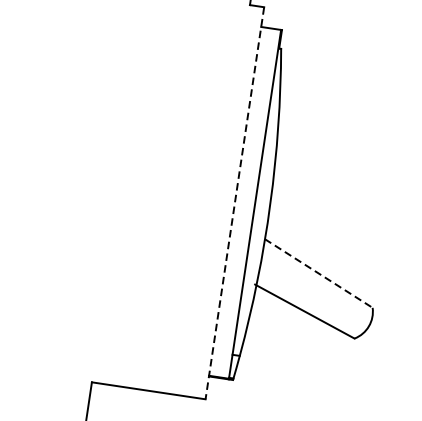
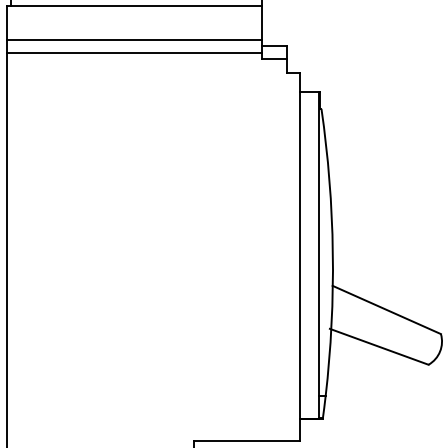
line: (235, 203) -> (300, 257), dashed -> solid
line: (319, 274) -> (387, 310), dashed -> solid

